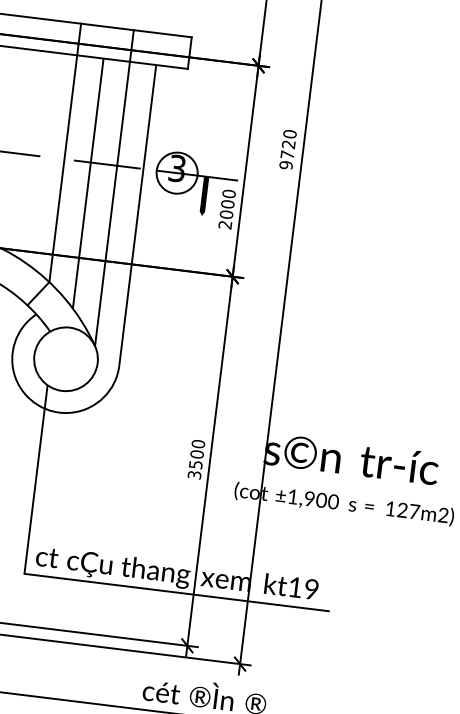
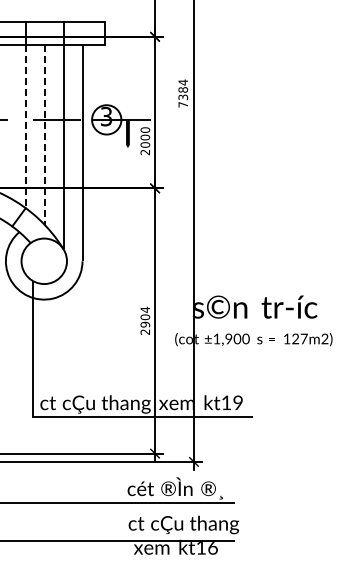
text: (288, 149) -> (183, 93), 9720 -> 7384
line: (62, 169) -> (25, 127), solid -> dashed
line: (87, 184) -> (44, 135), solid -> dashed
text: (196, 458) -> (145, 320), 3500 -> 2904

